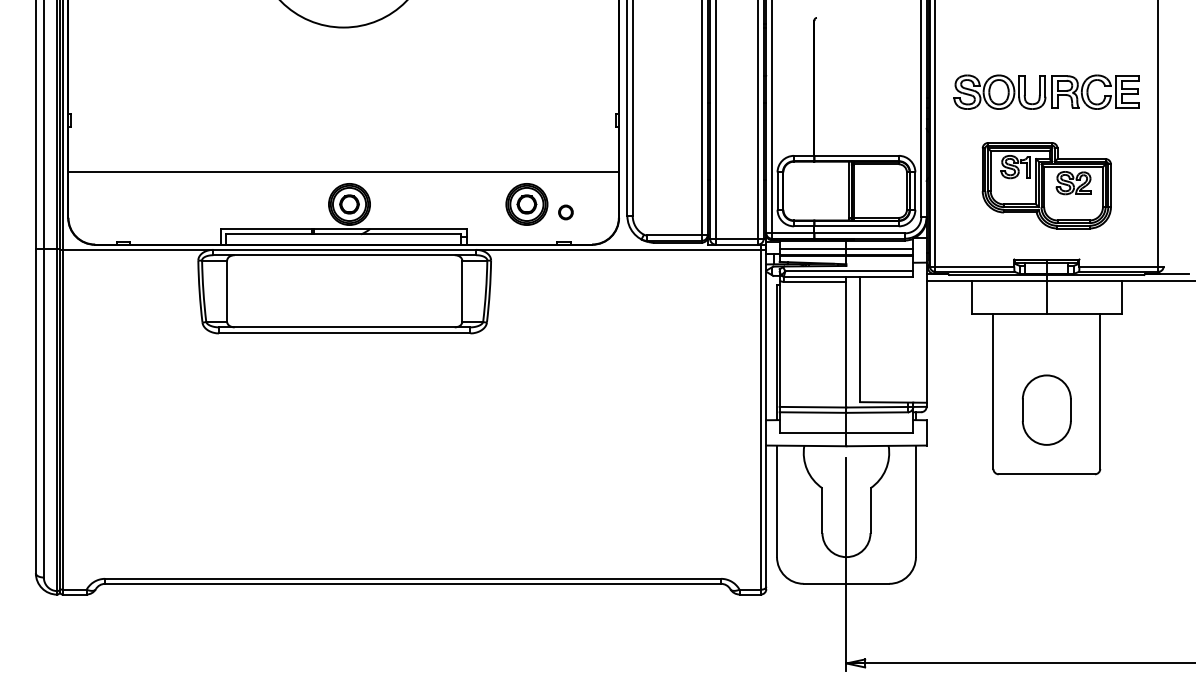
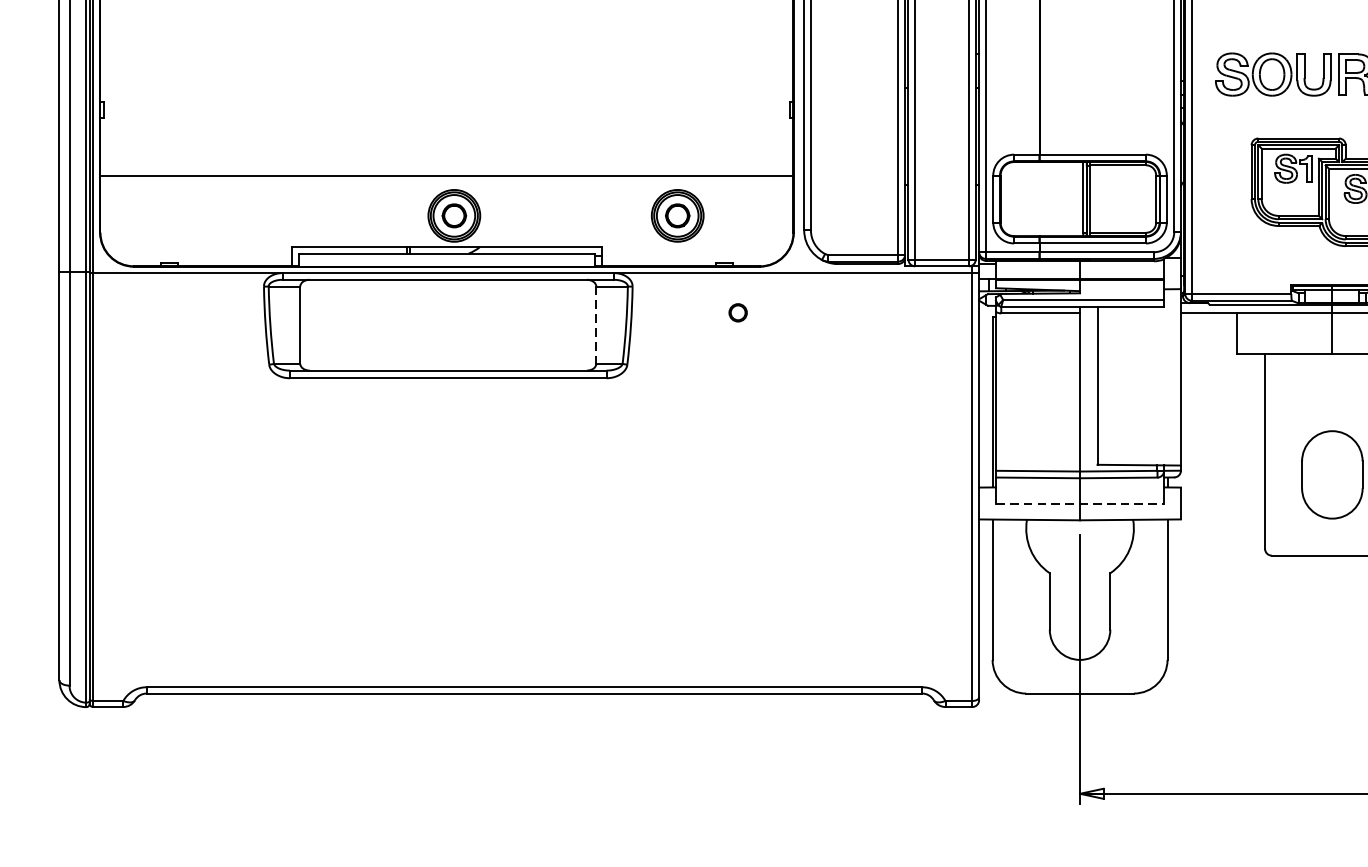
part: (565, 212) -> (737, 312), moved
line: (846, 249) -> (1080, 272), removed
line: (462, 291) -> (596, 325), solid -> dashed
line: (846, 432) -> (1080, 503), solid -> dashed

